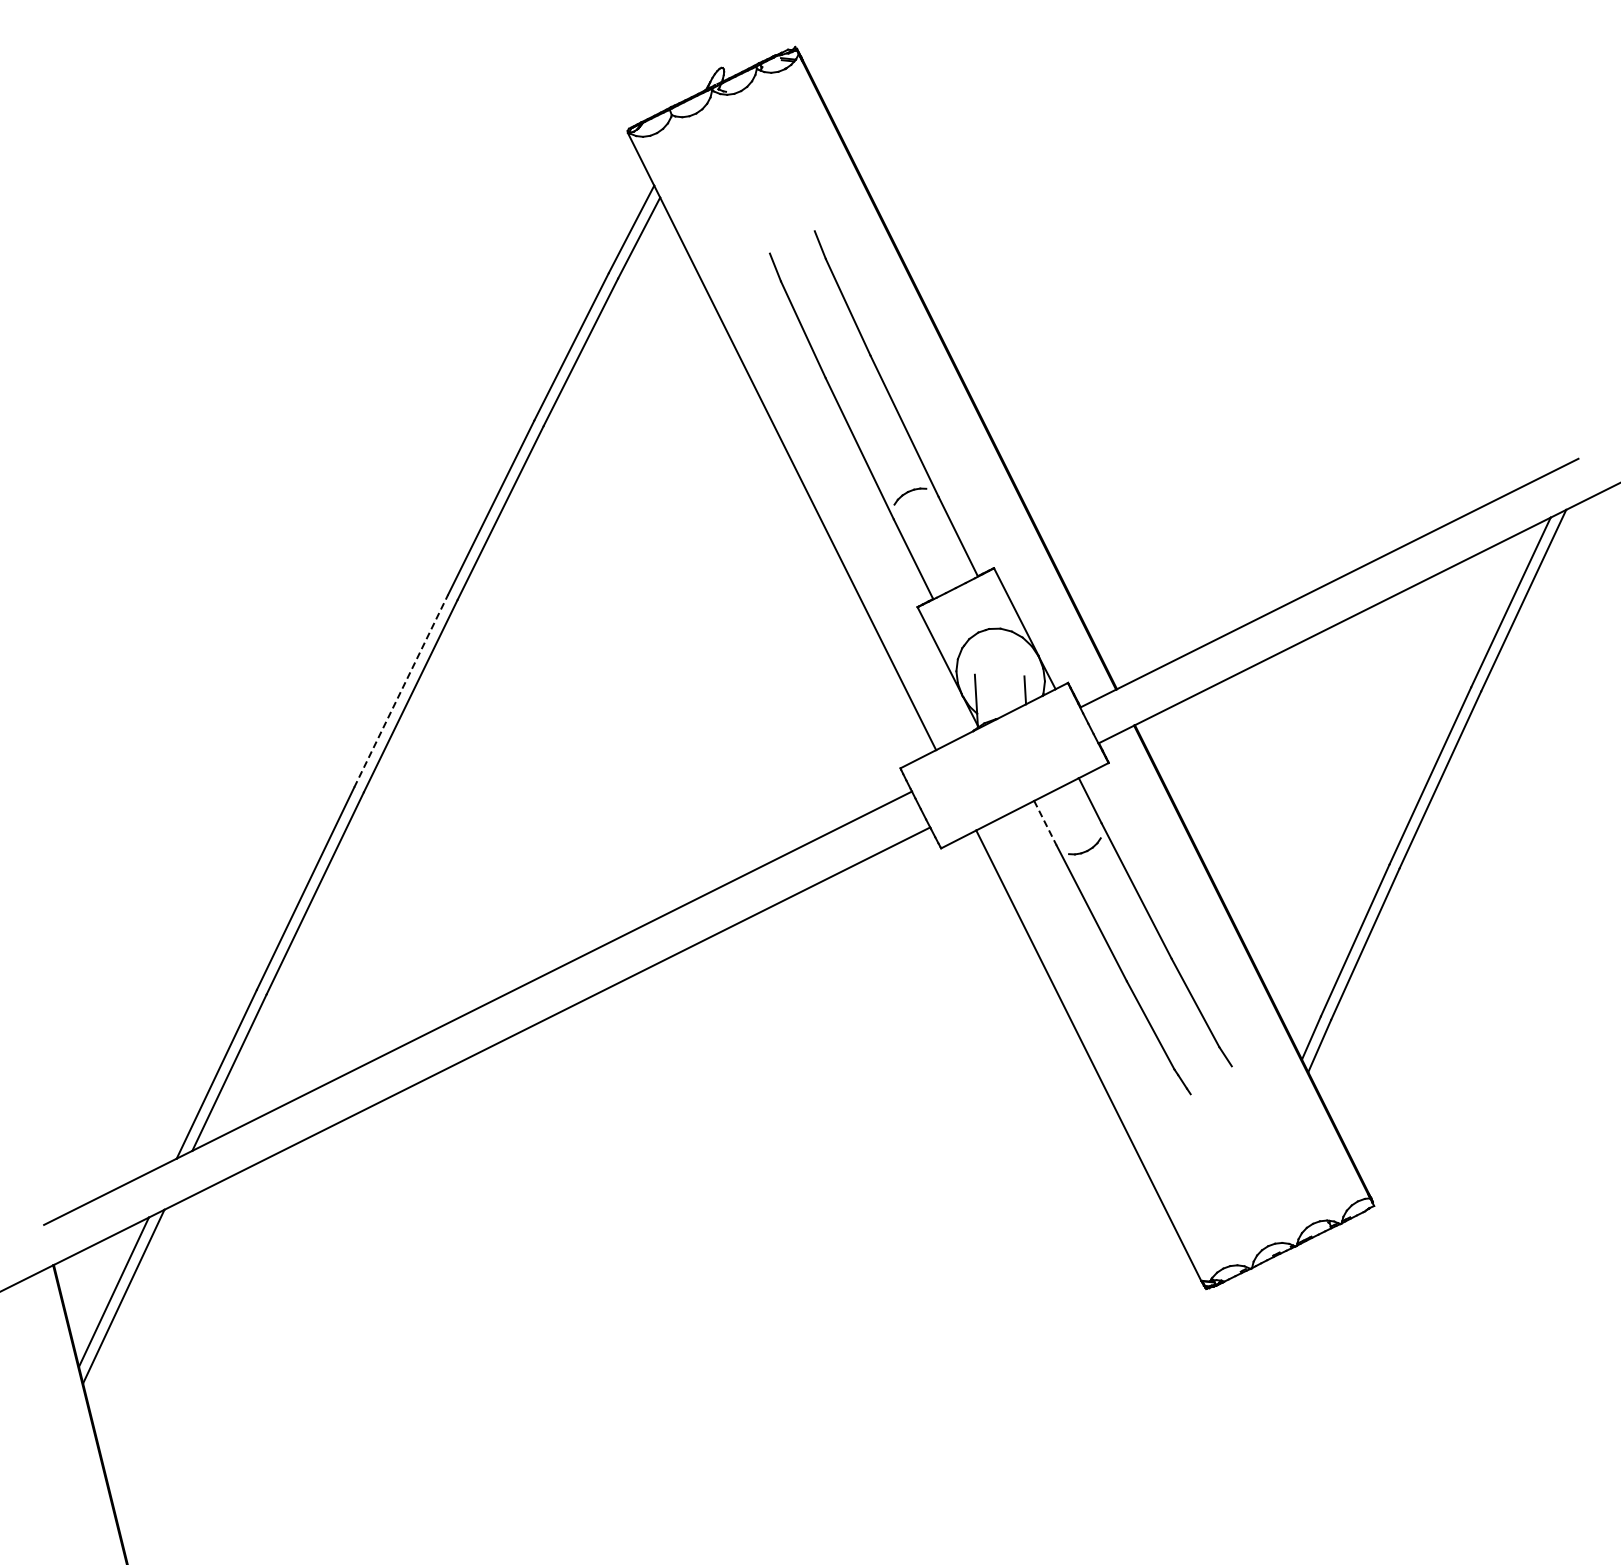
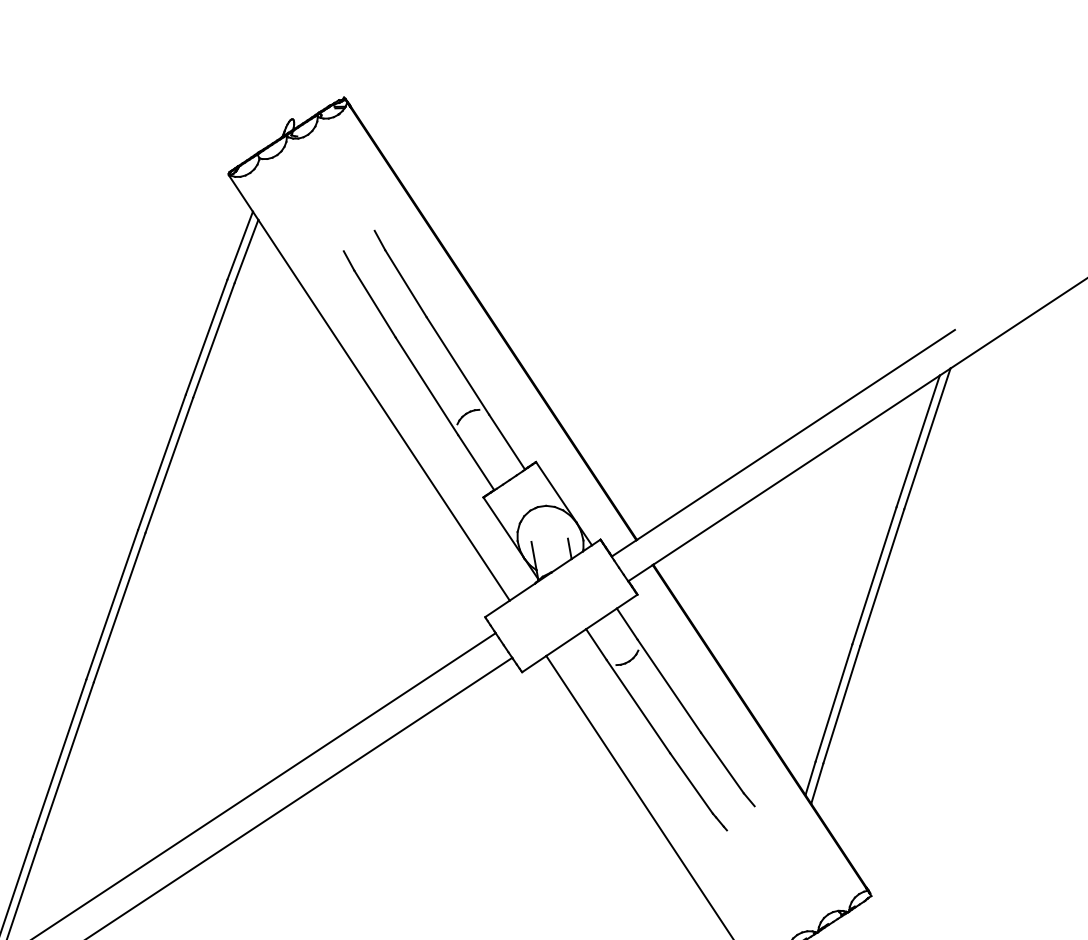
line: (401, 690) -> (112, 604), dashed -> solid
line: (1045, 823) -> (596, 644), dashed -> solid

